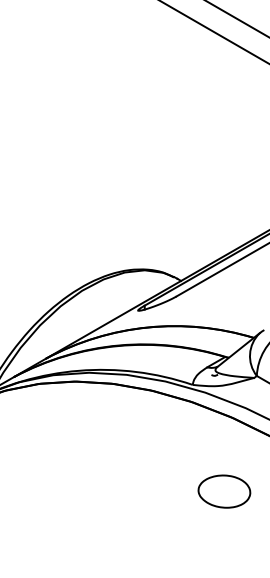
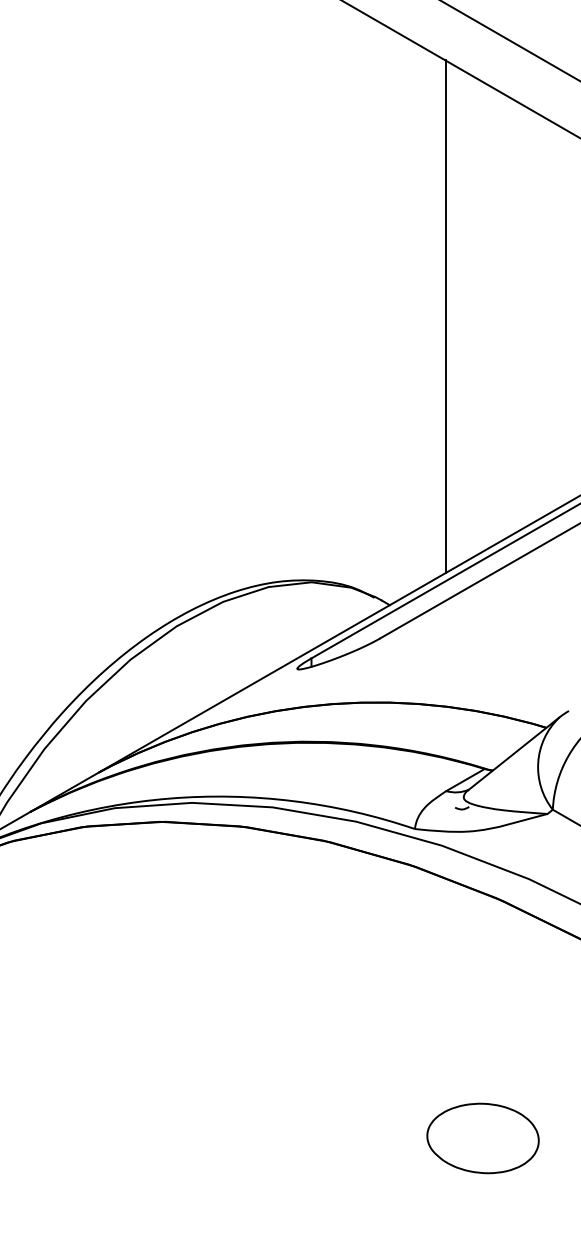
line: (207, 146) -> (446, 315), added
part: (224, 491) -> (483, 1138), moved

